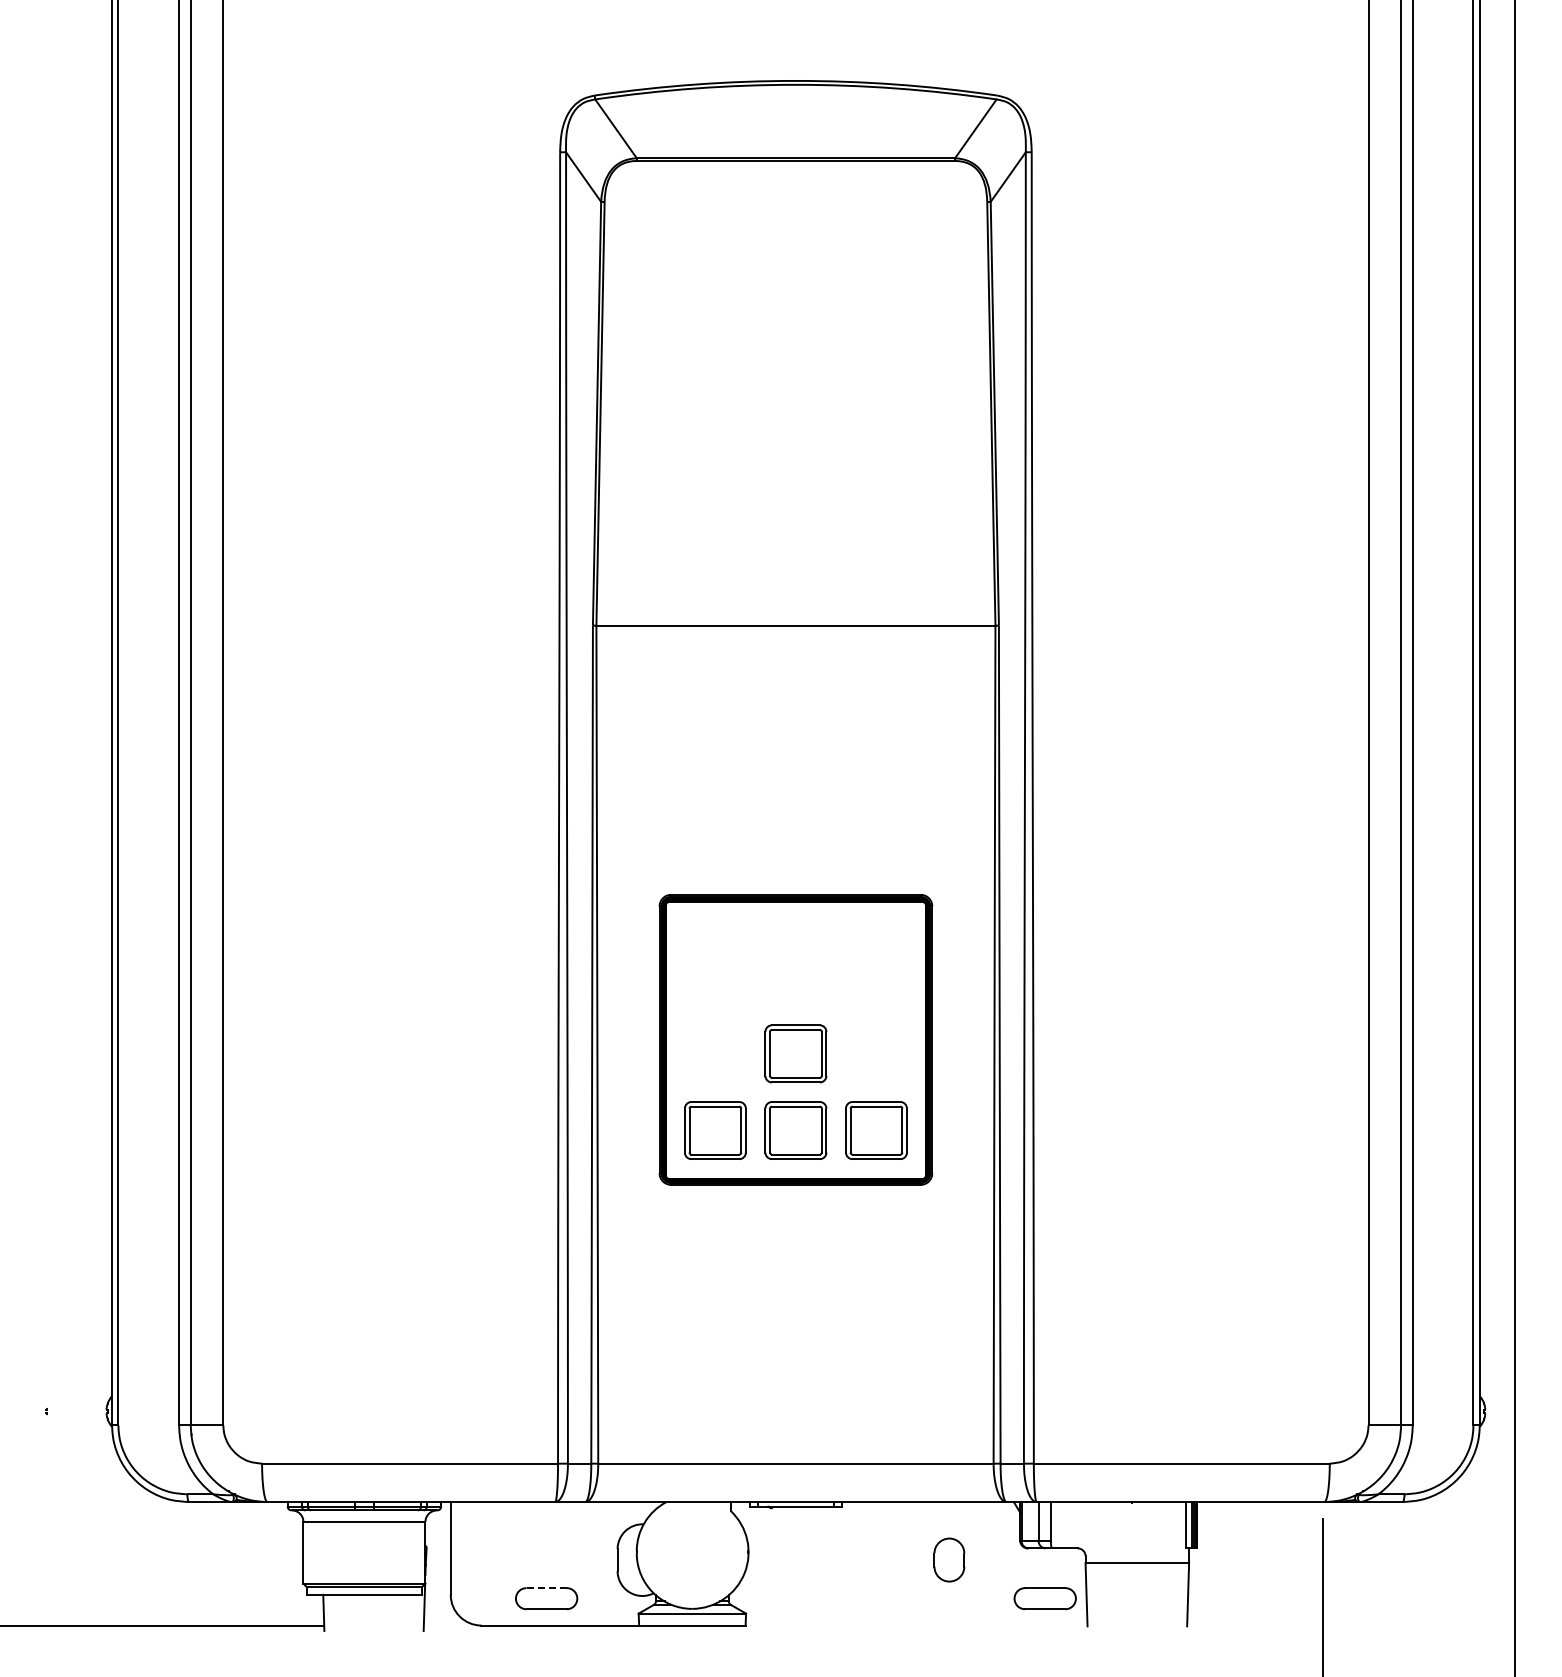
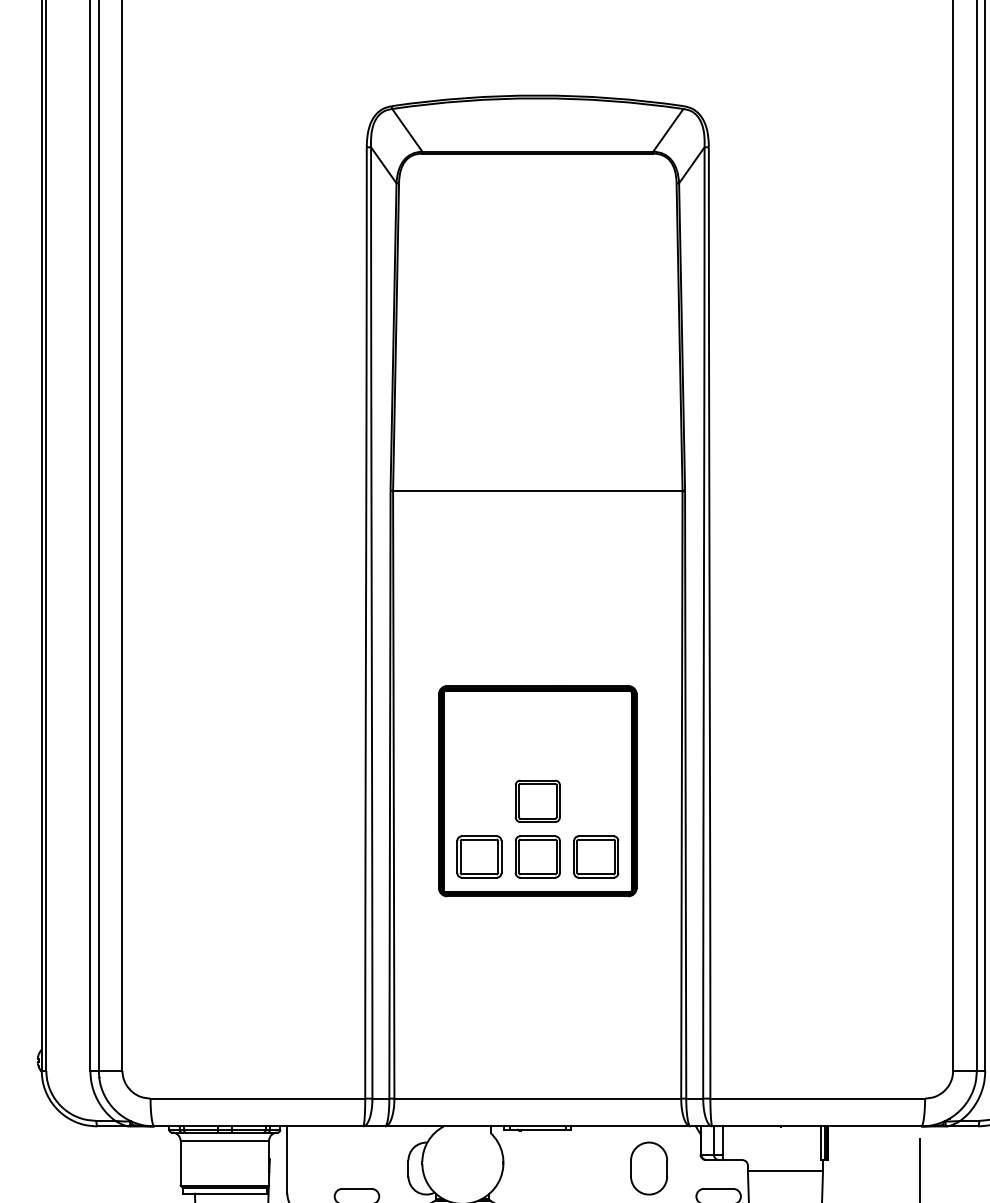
part: (949, 1559) -> (649, 1168), size x1.67
line: (546, 1588) -> (356, 1189), dashed -> solid

